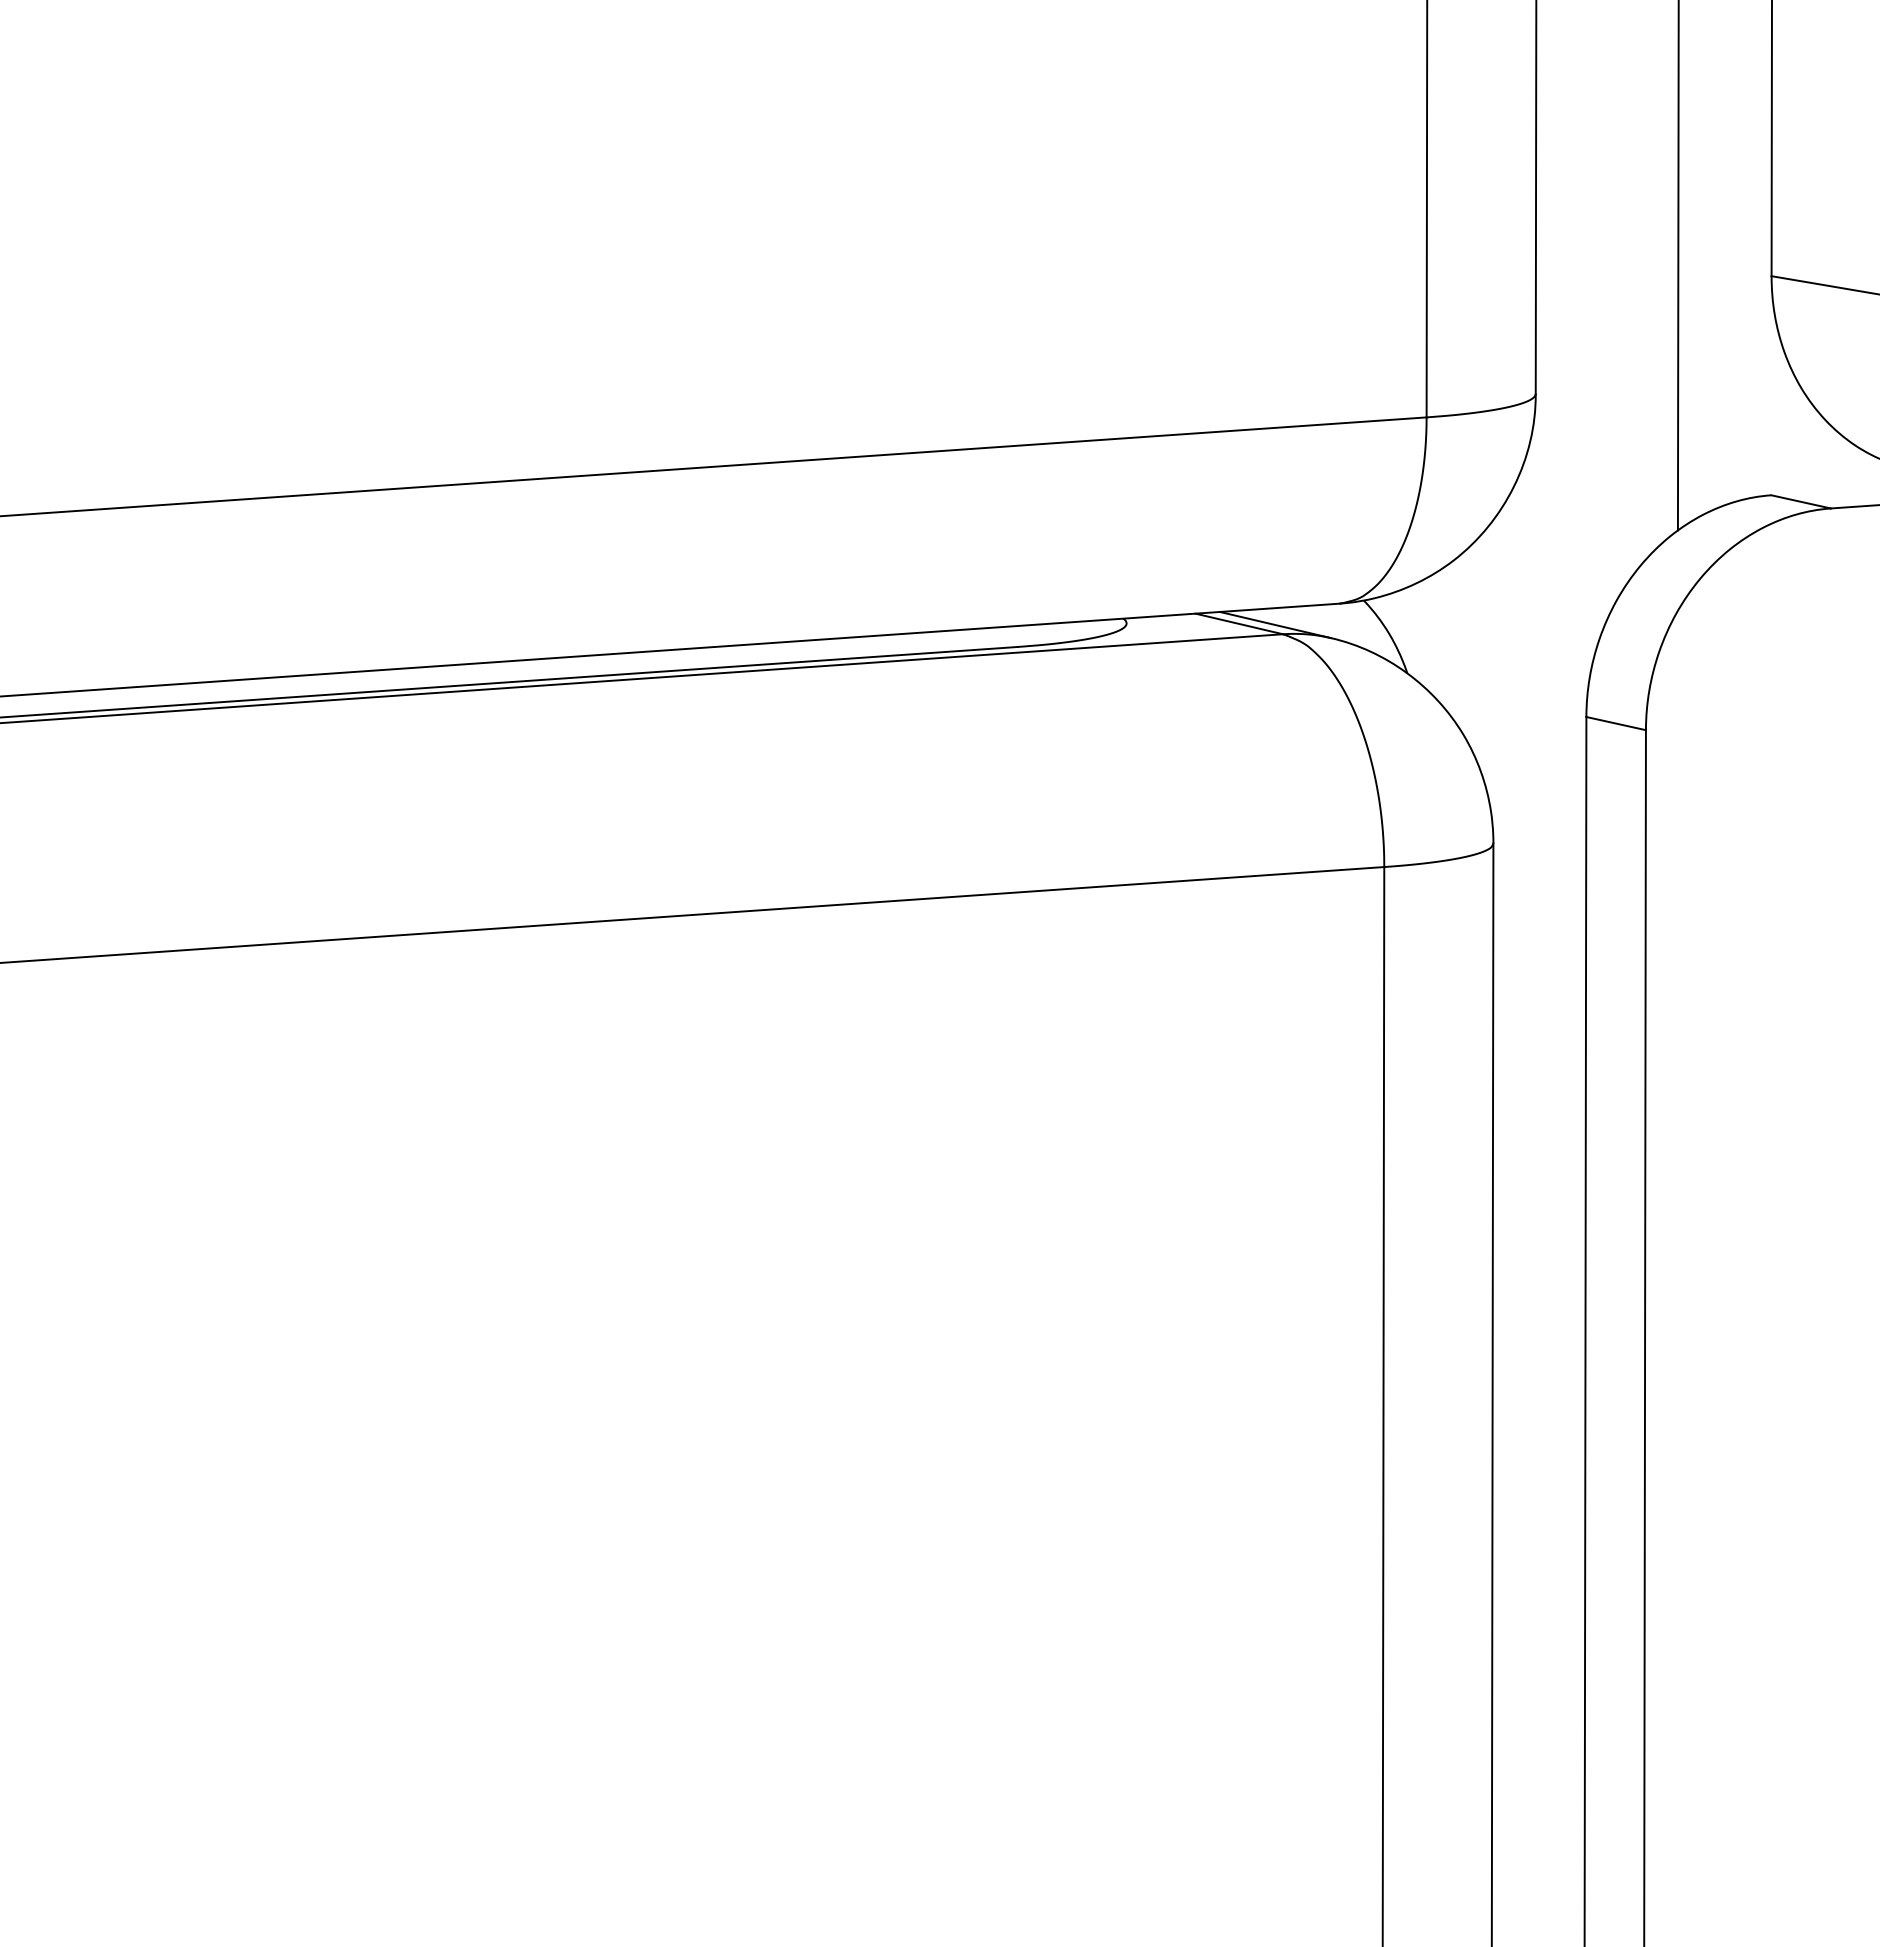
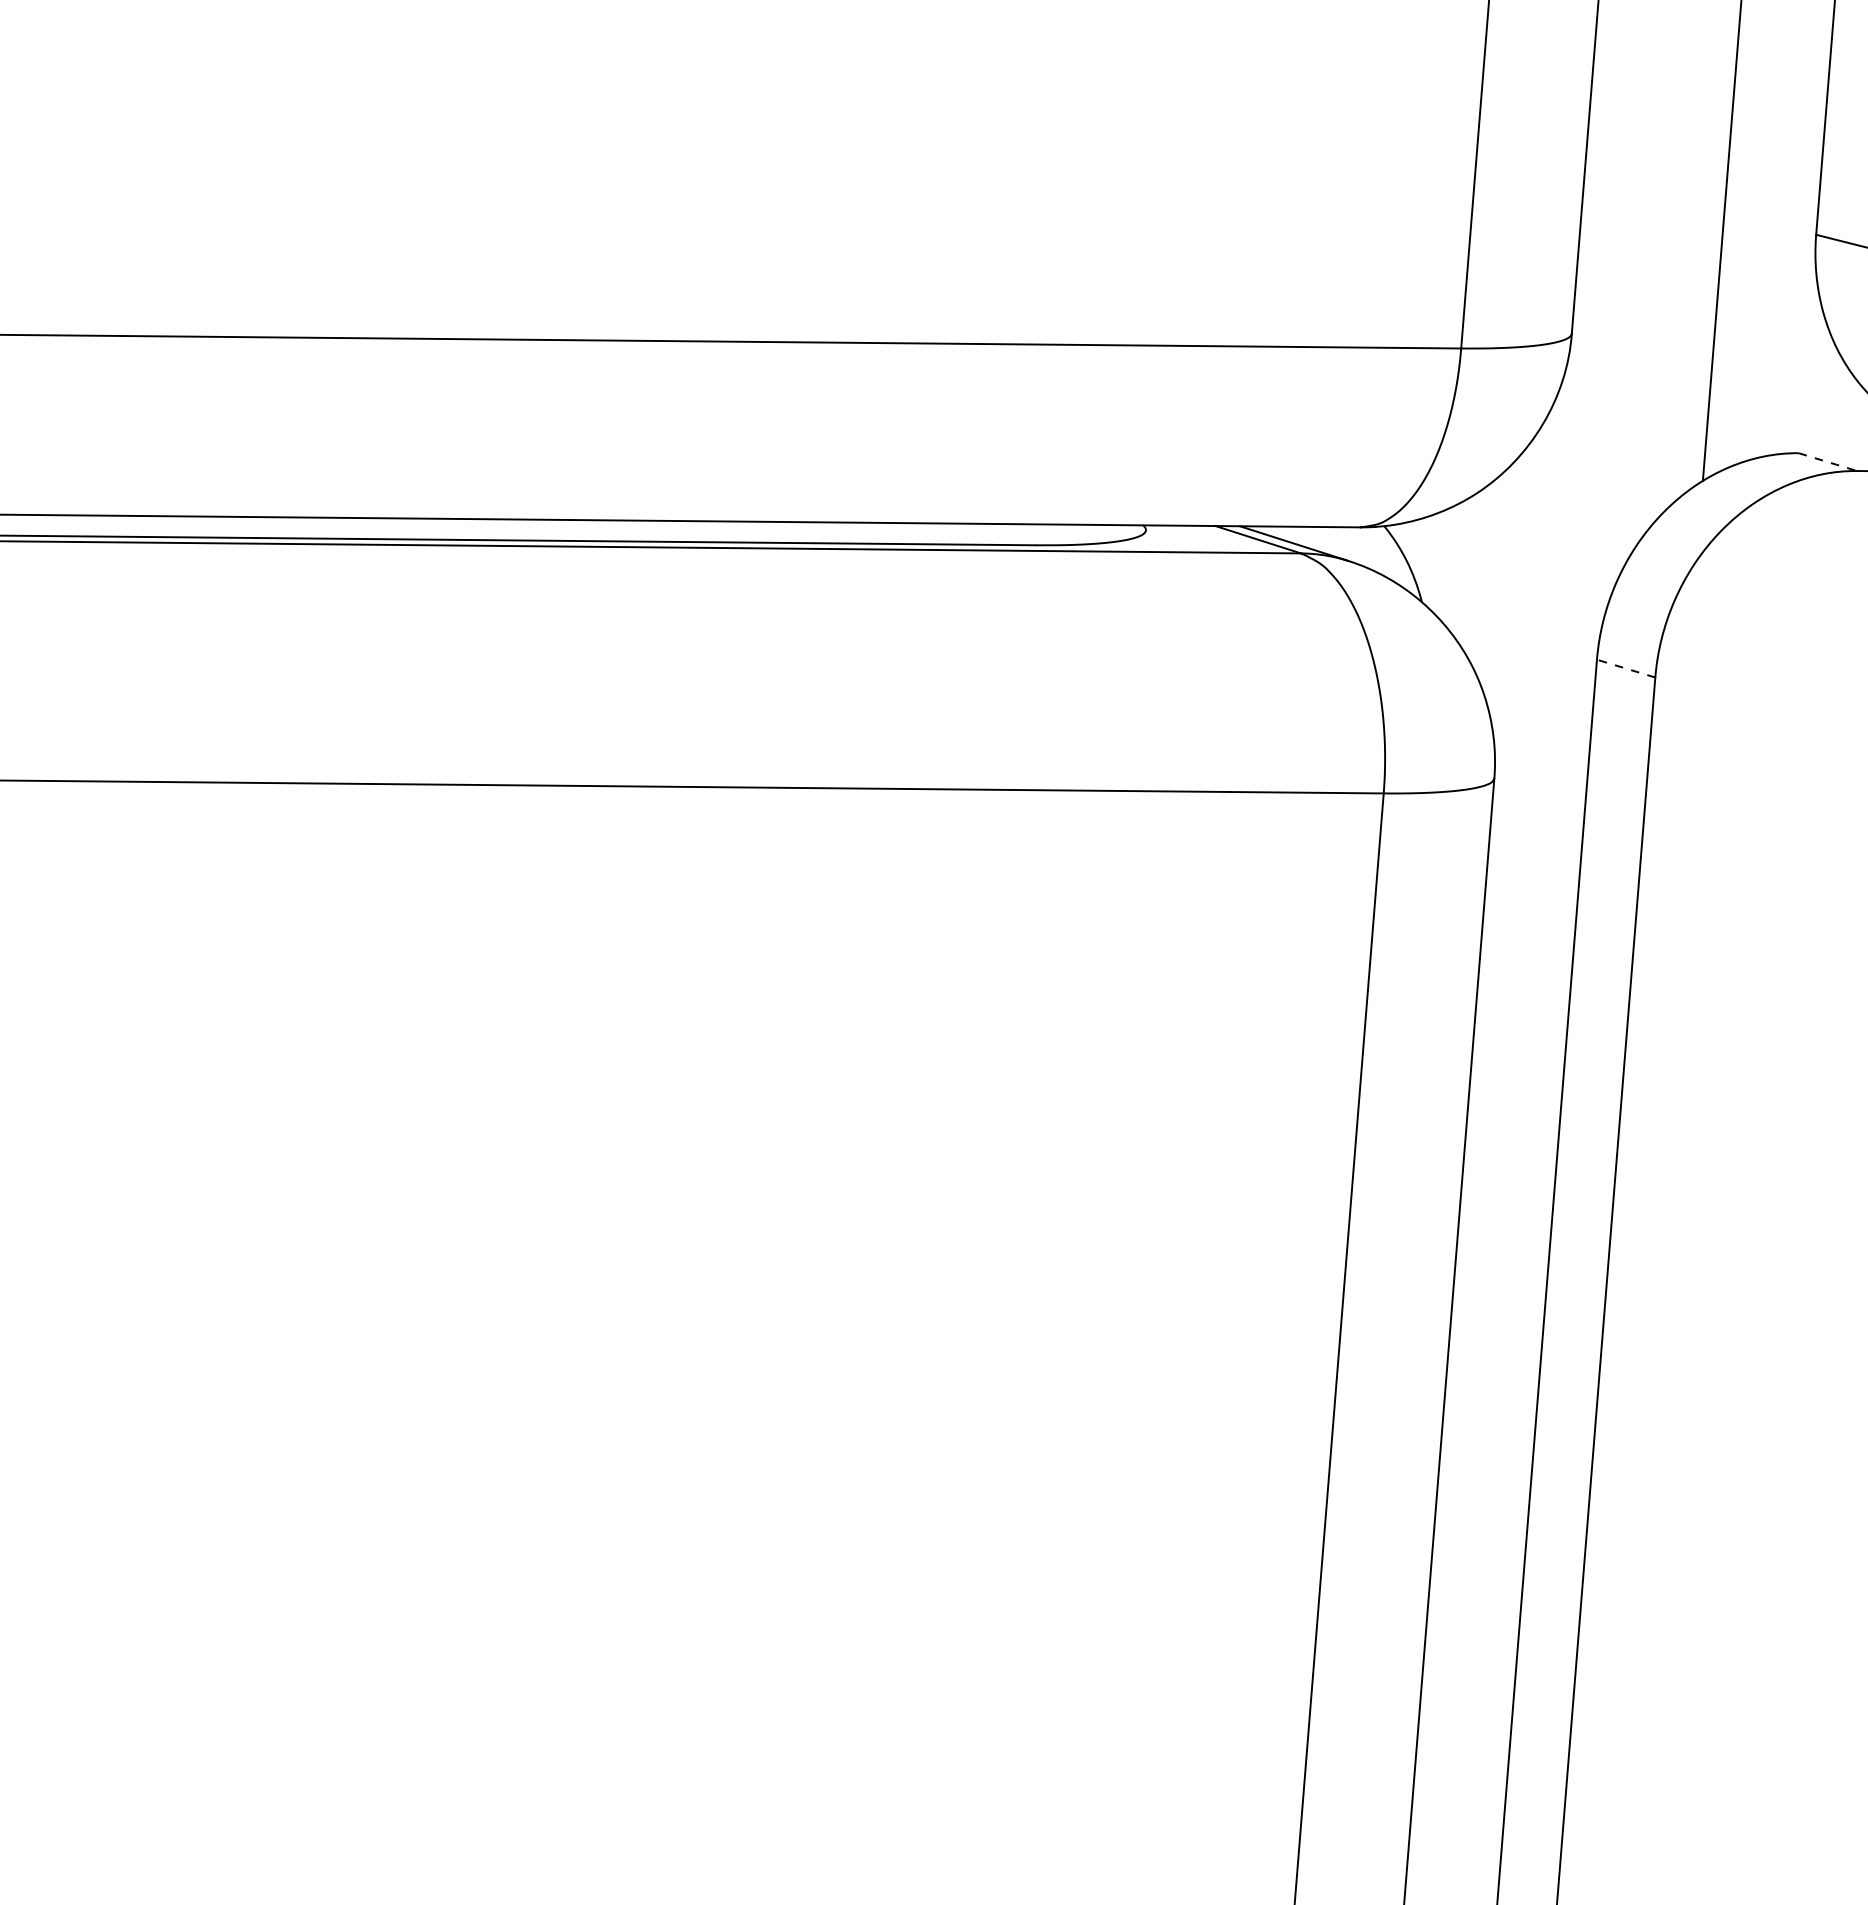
line: (1801, 501) -> (1828, 461), solid -> dashed
line: (1616, 723) -> (1626, 668), solid -> dashed

